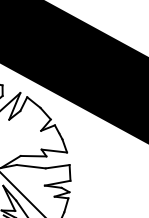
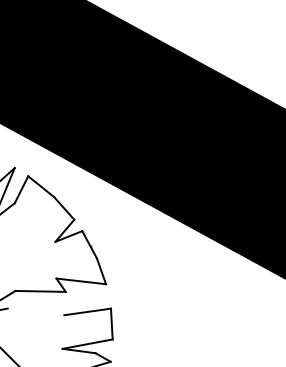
line: (30, 166) -> (34, 311), removed

